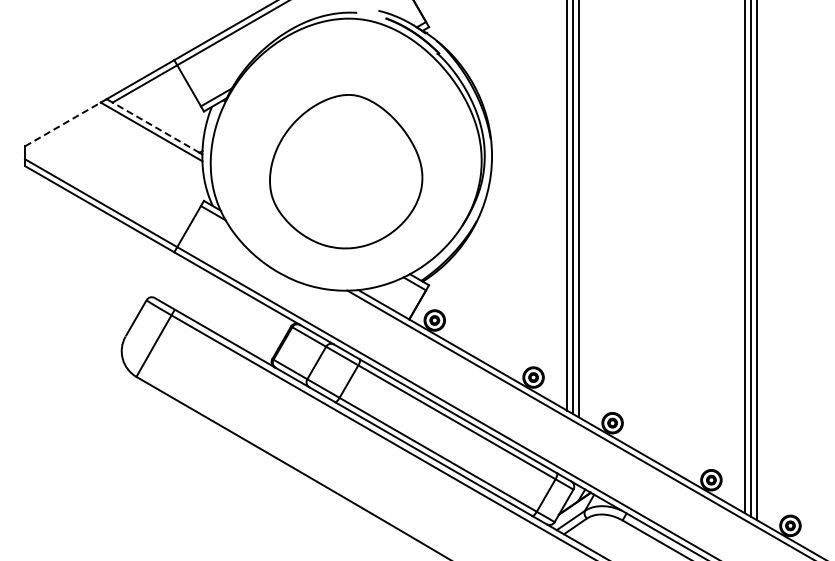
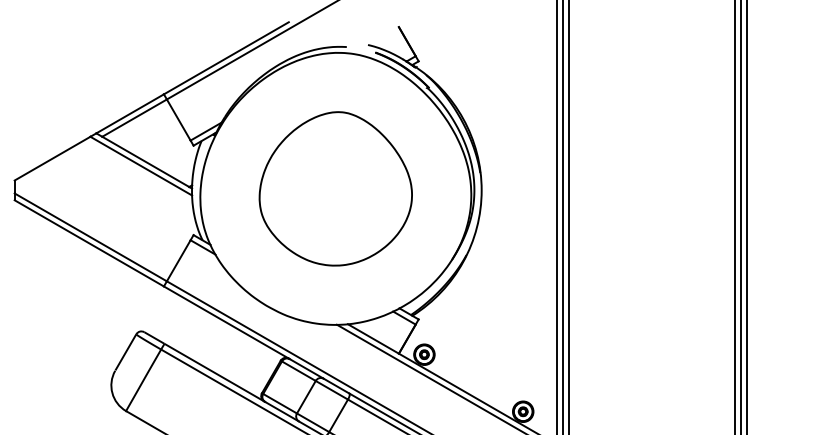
line: (62, 124) -> (52, 158), dashed -> solid
line: (155, 127) -> (145, 161), dashed -> solid
part: (346, 171) -> (336, 188), moved

